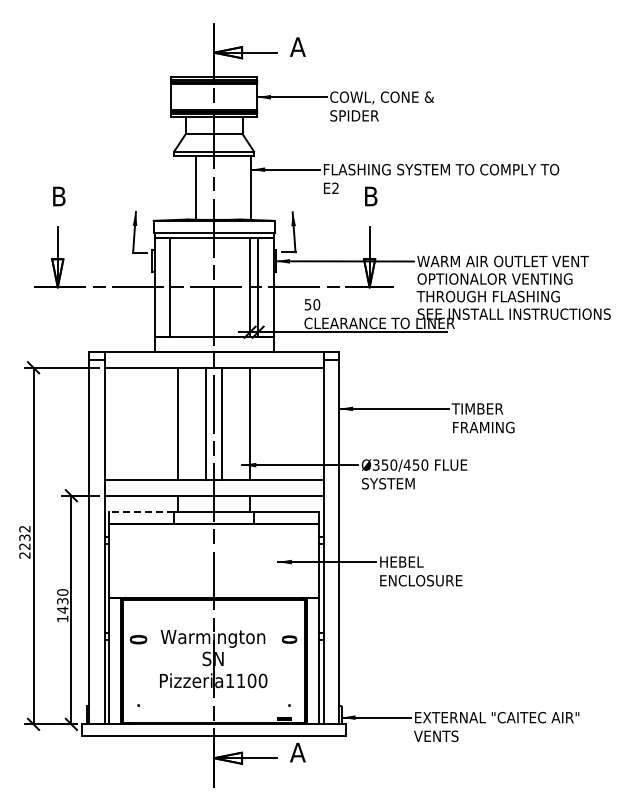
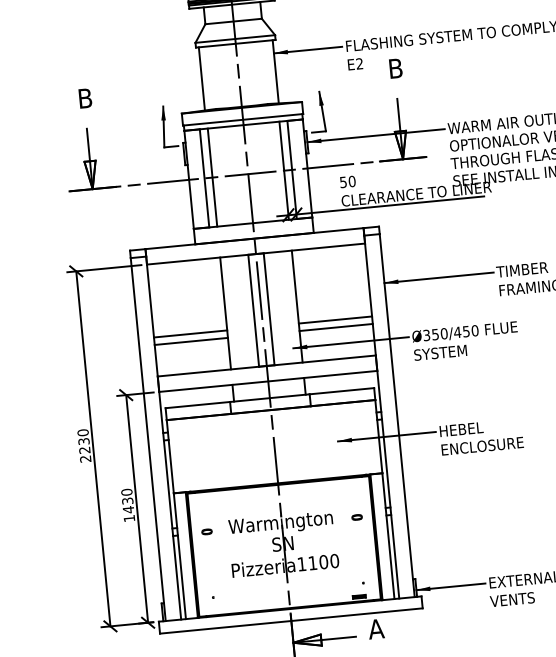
line: (196, 187) -> (202, 78), moved
line: (178, 287) -> (212, 177), added
line: (141, 440) -> (190, 333), added
line: (286, 440) -> (335, 319), added
line: (141, 448) -> (191, 341), added
line: (286, 448) -> (335, 327), added
line: (141, 512) -> (197, 405), dashed -> solid
text: (24, 528) -> (82, 432), 2232 -> 2230
part: (138, 639) -> (206, 531), size x0.62
part: (289, 639) -> (357, 517), size x0.71

